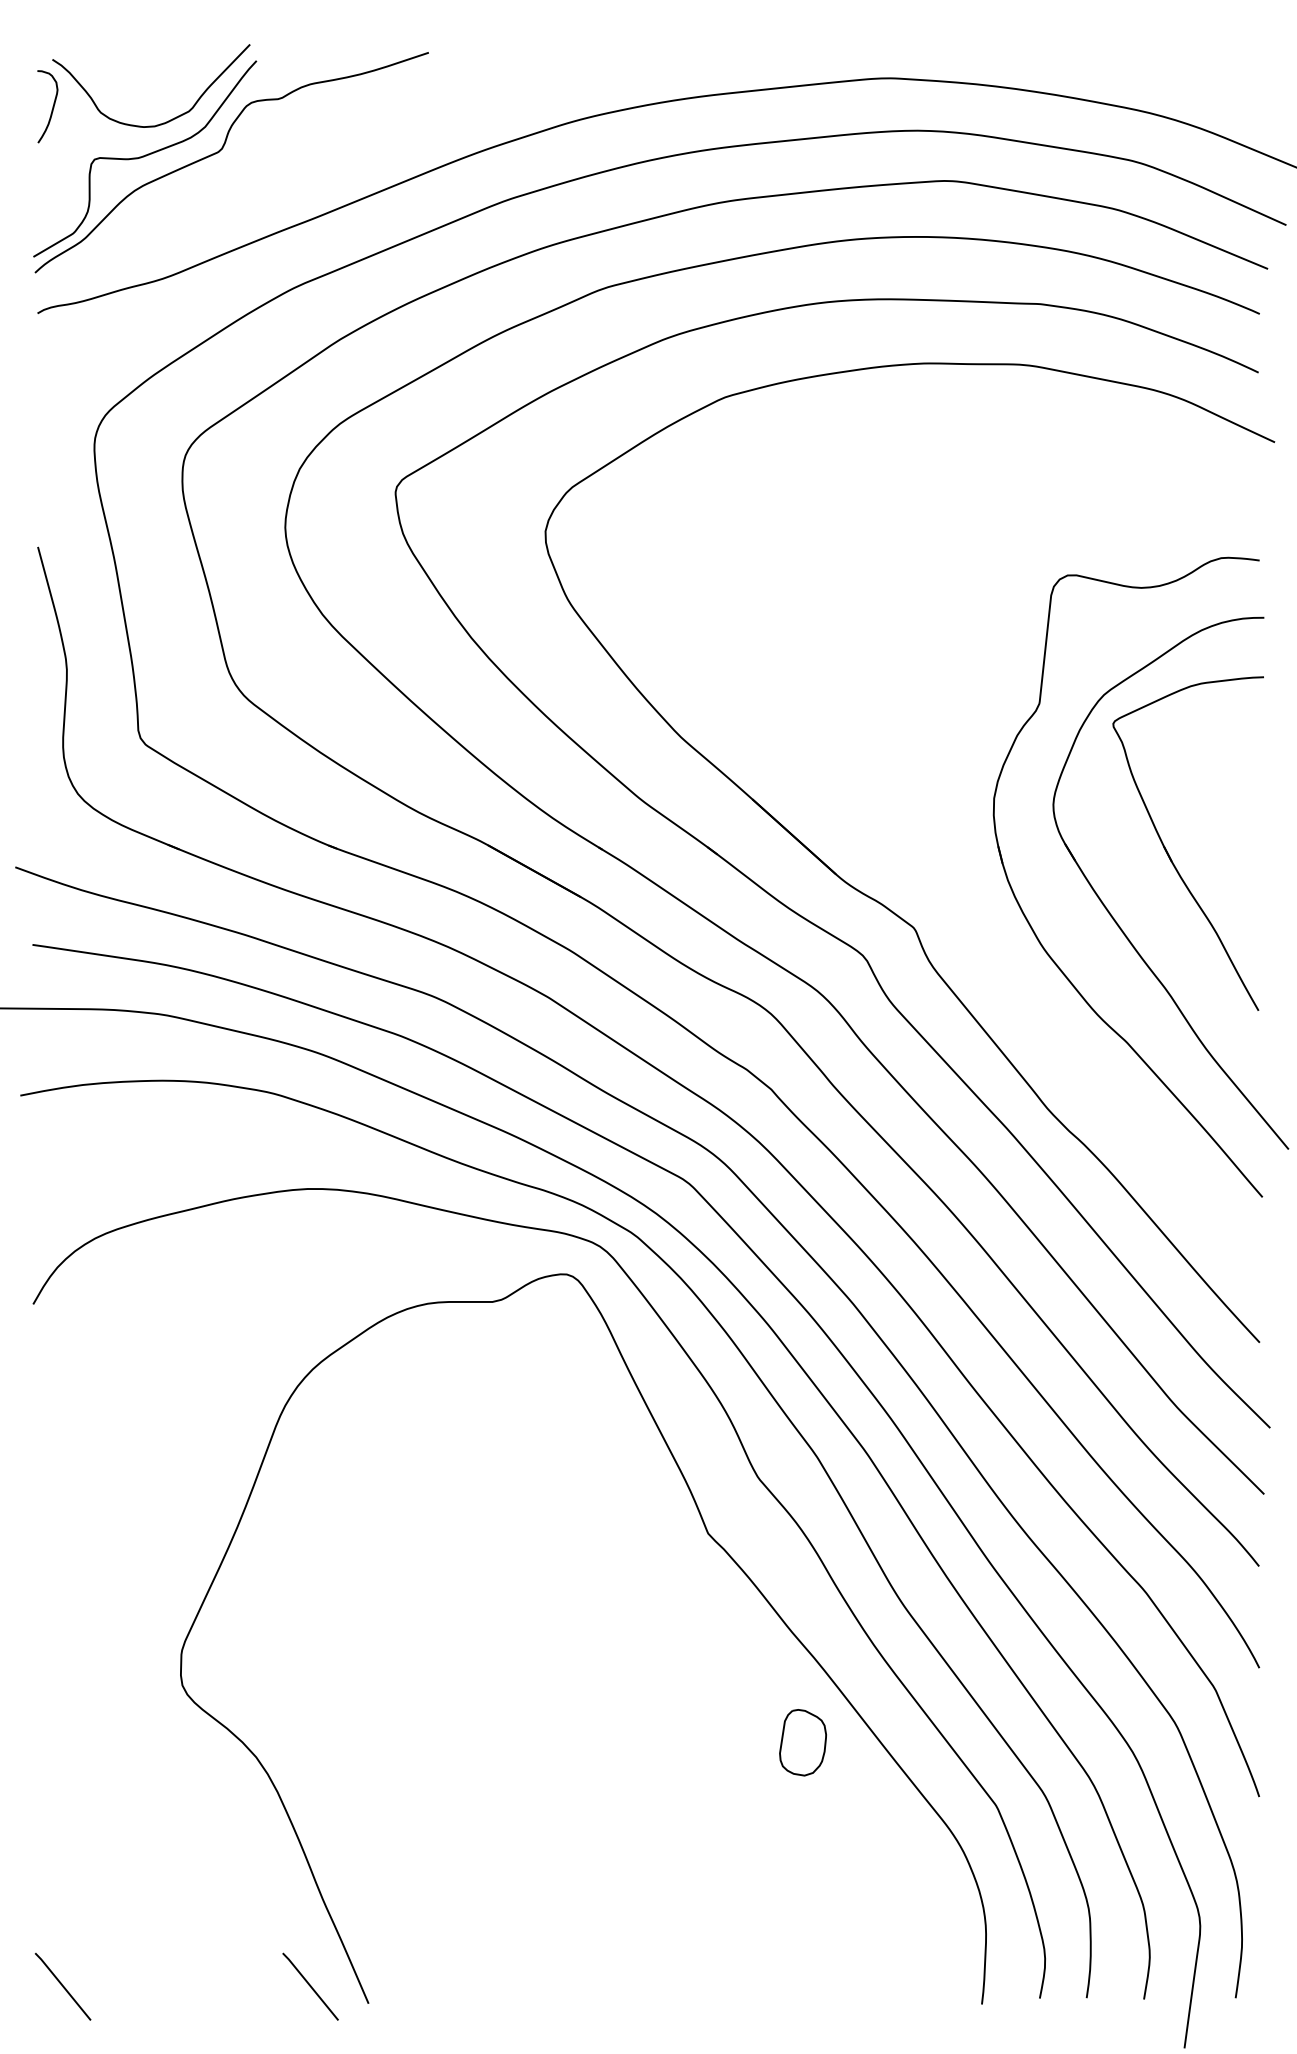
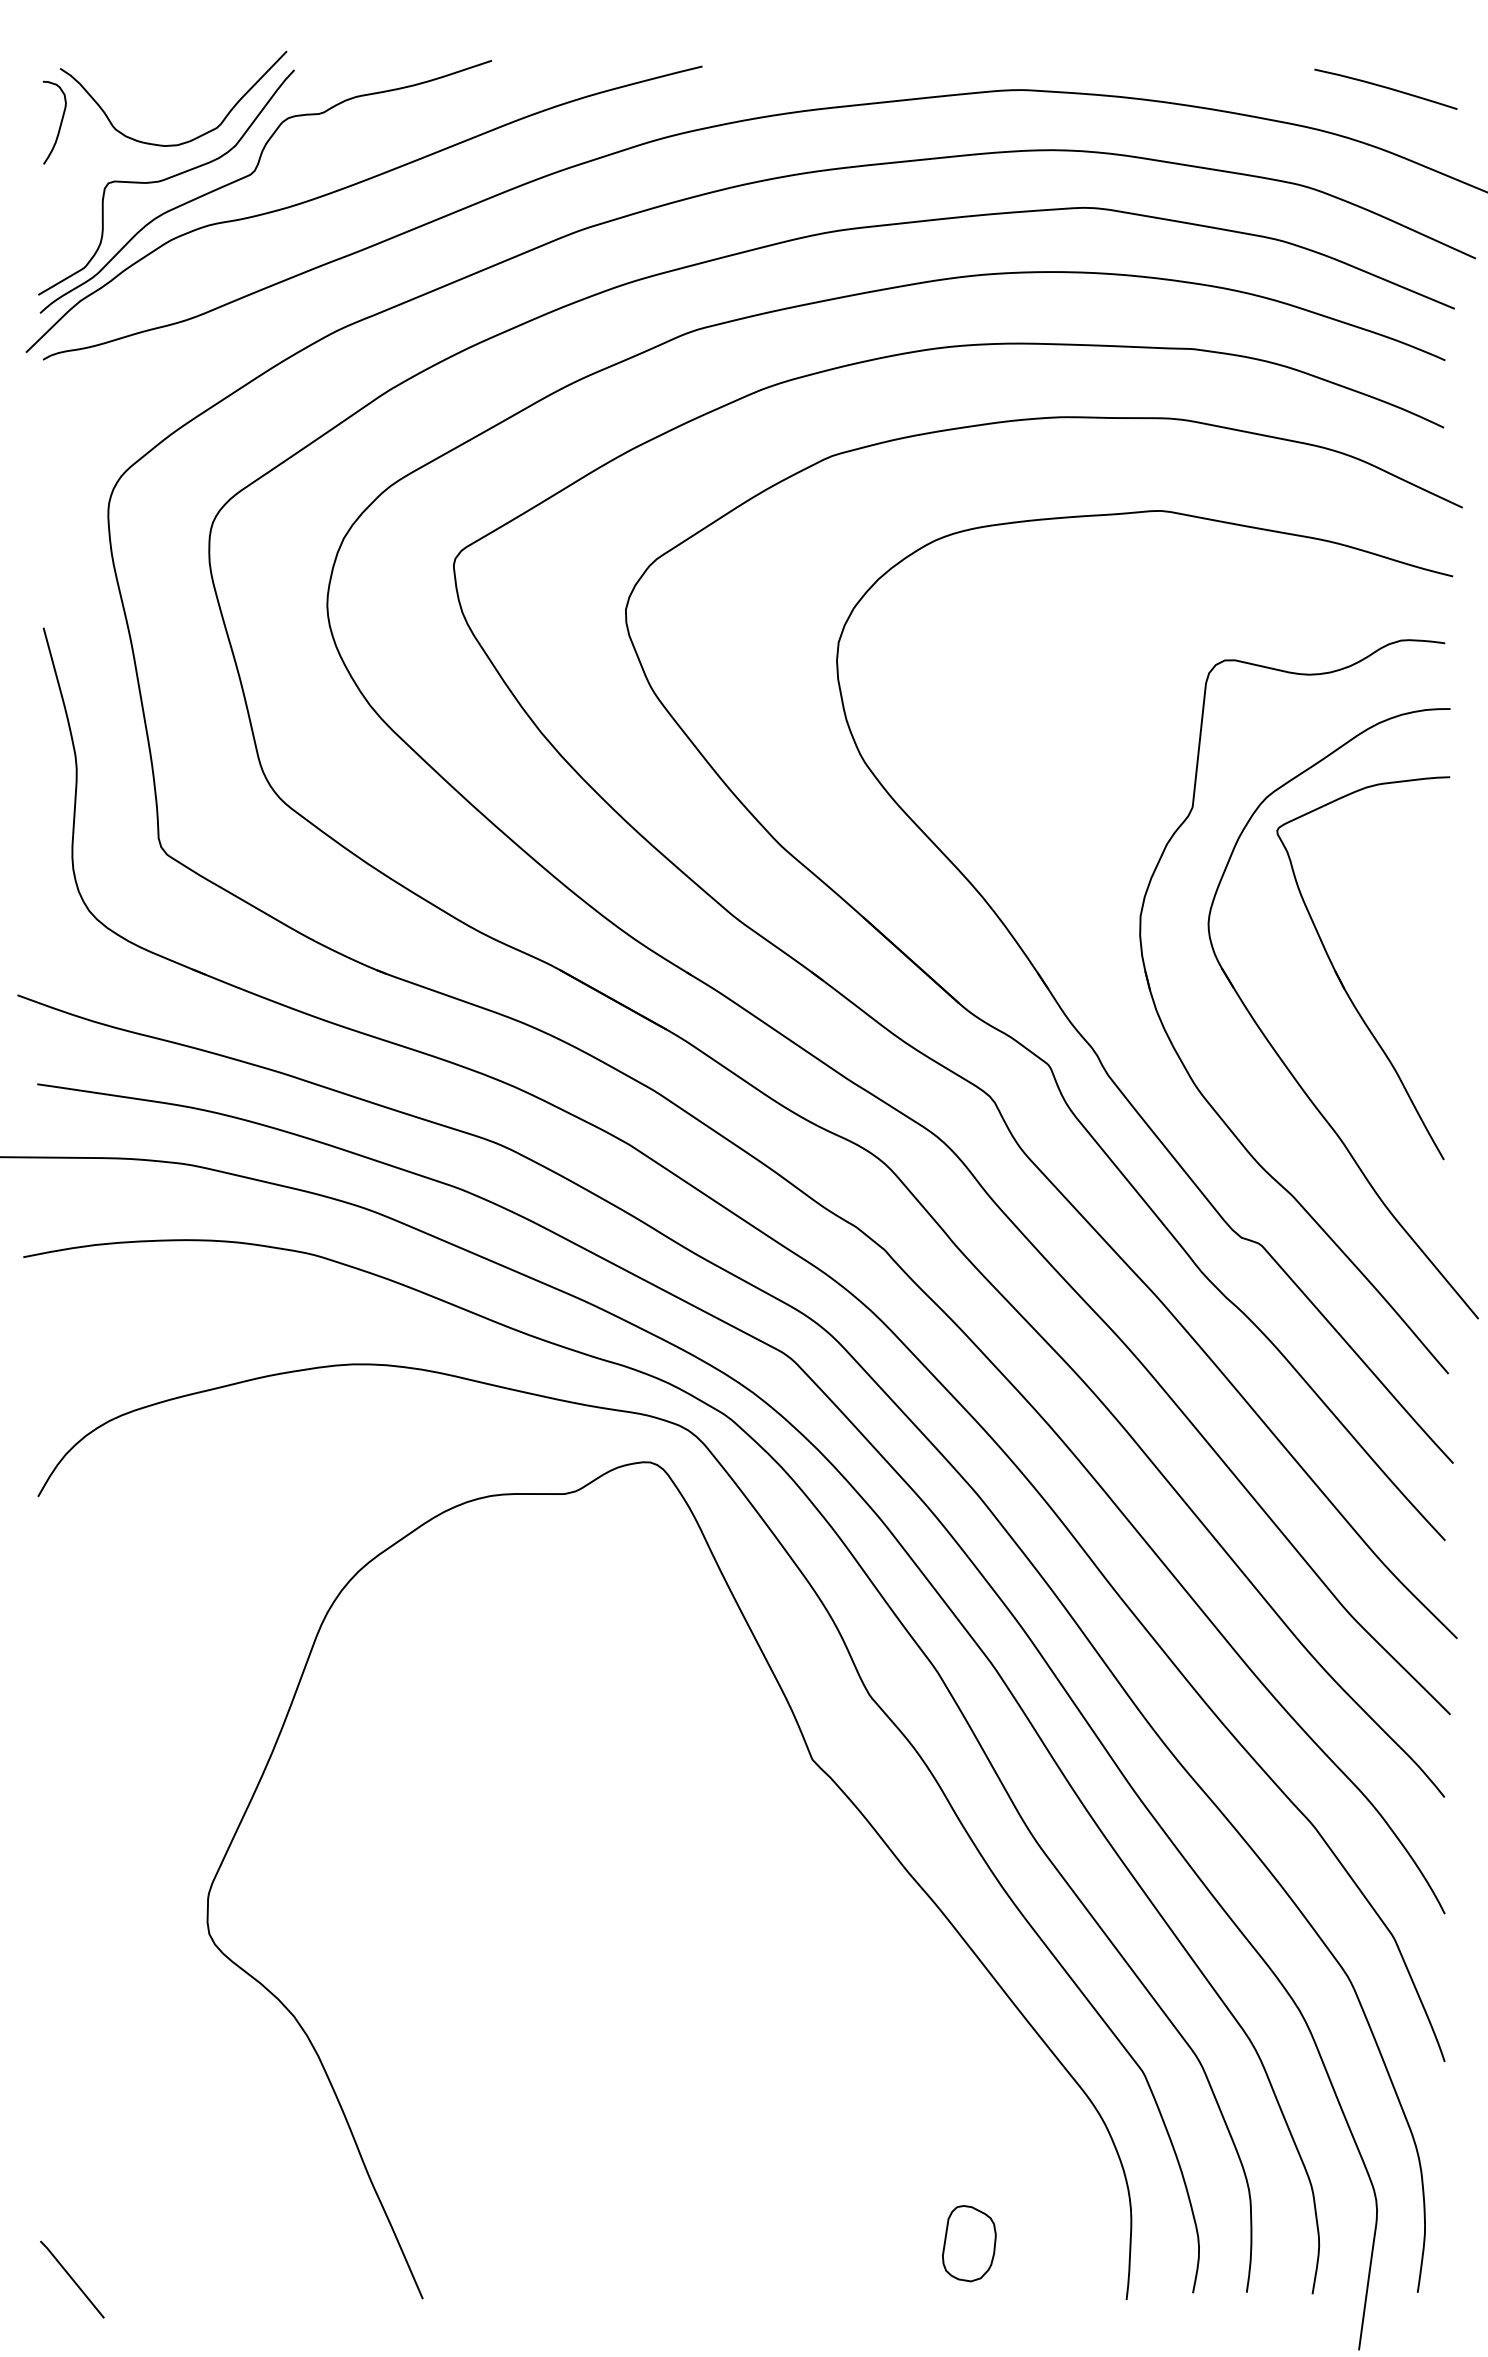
curve: (1207, 76) -> (1385, 88), added
curve: (309, 161) -> (355, 185), added
part: (946, 904) -> (1085, 1038), added
part: (803, 1742) -> (969, 2243), moved
line: (310, 1986) -> (356, 2279), removed

